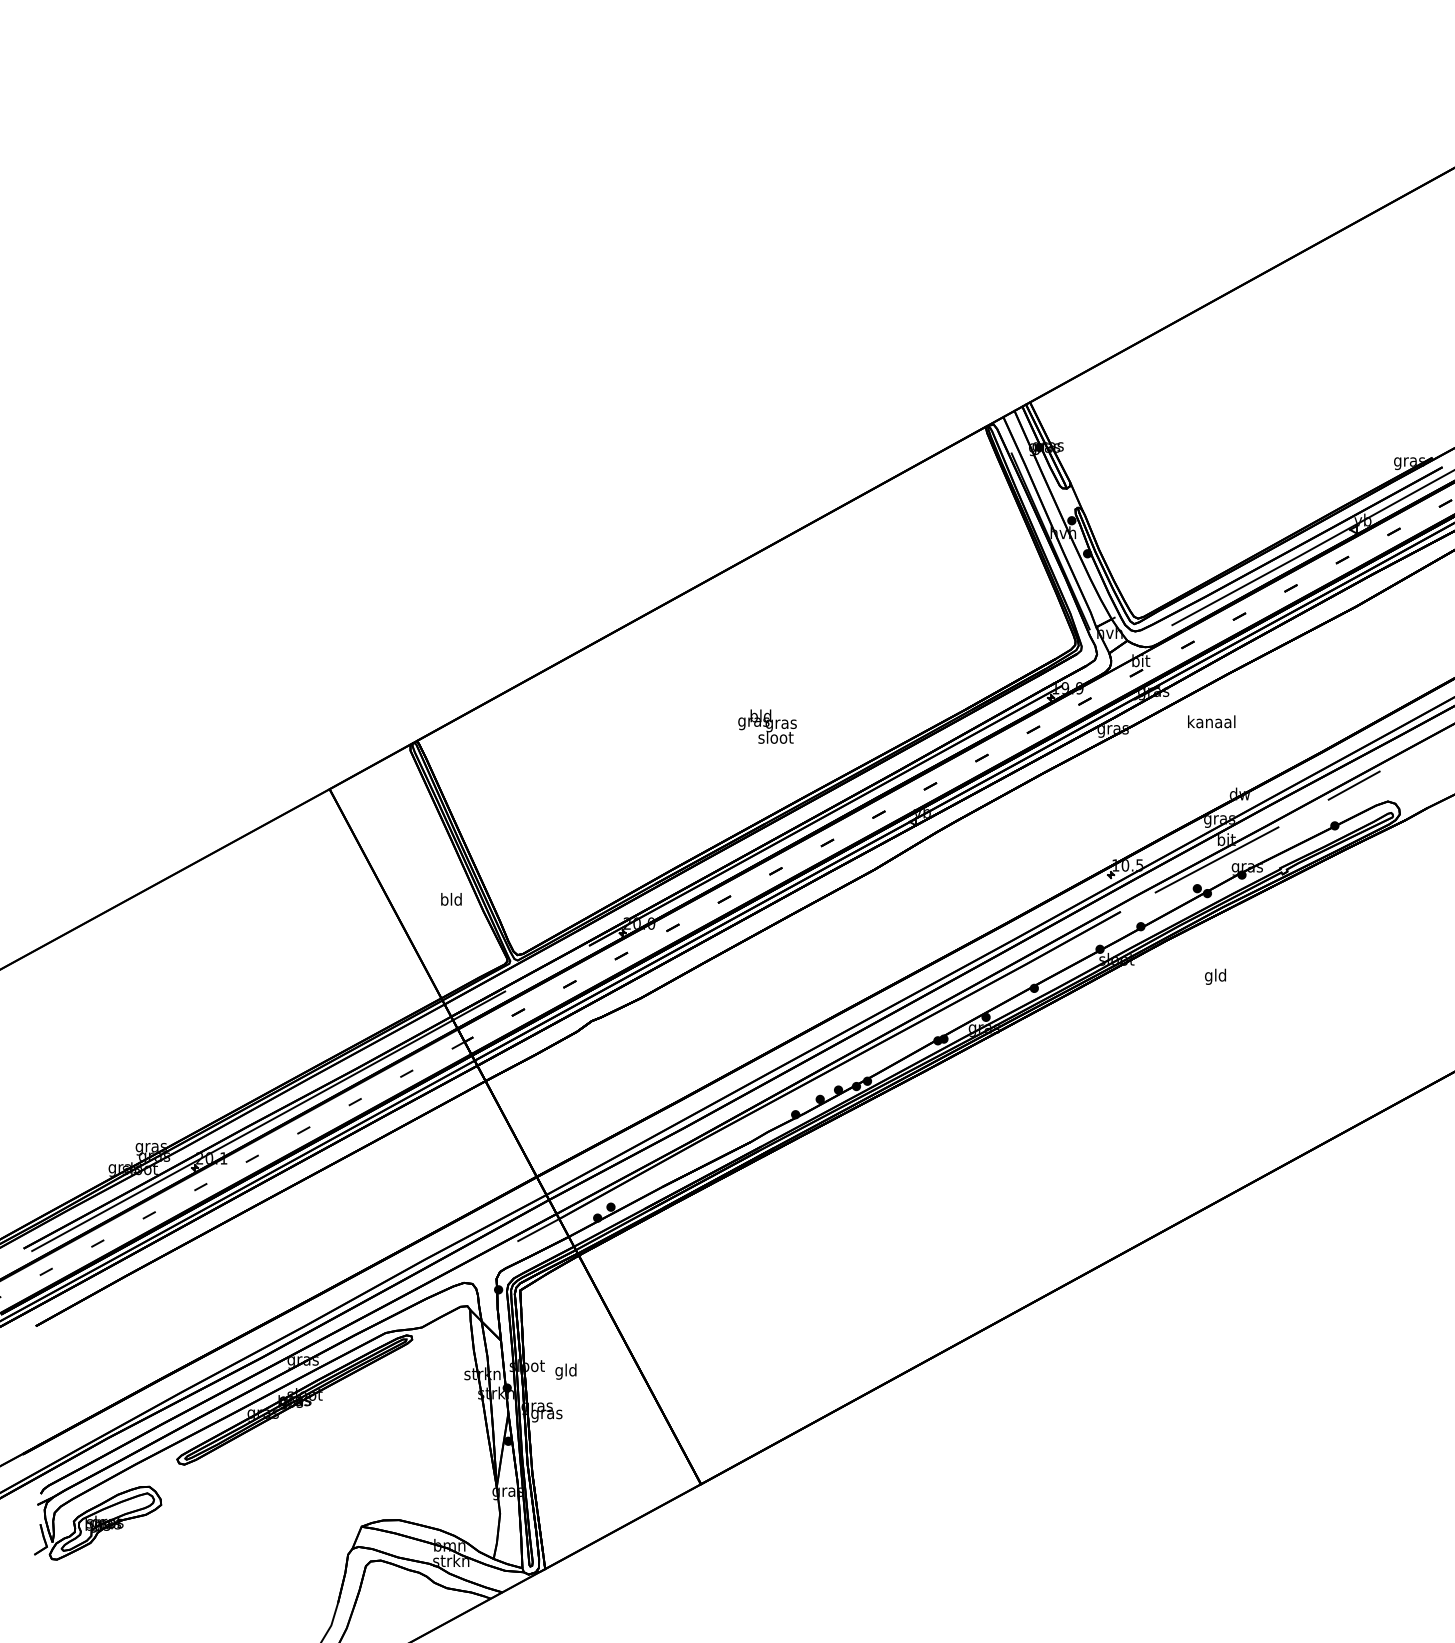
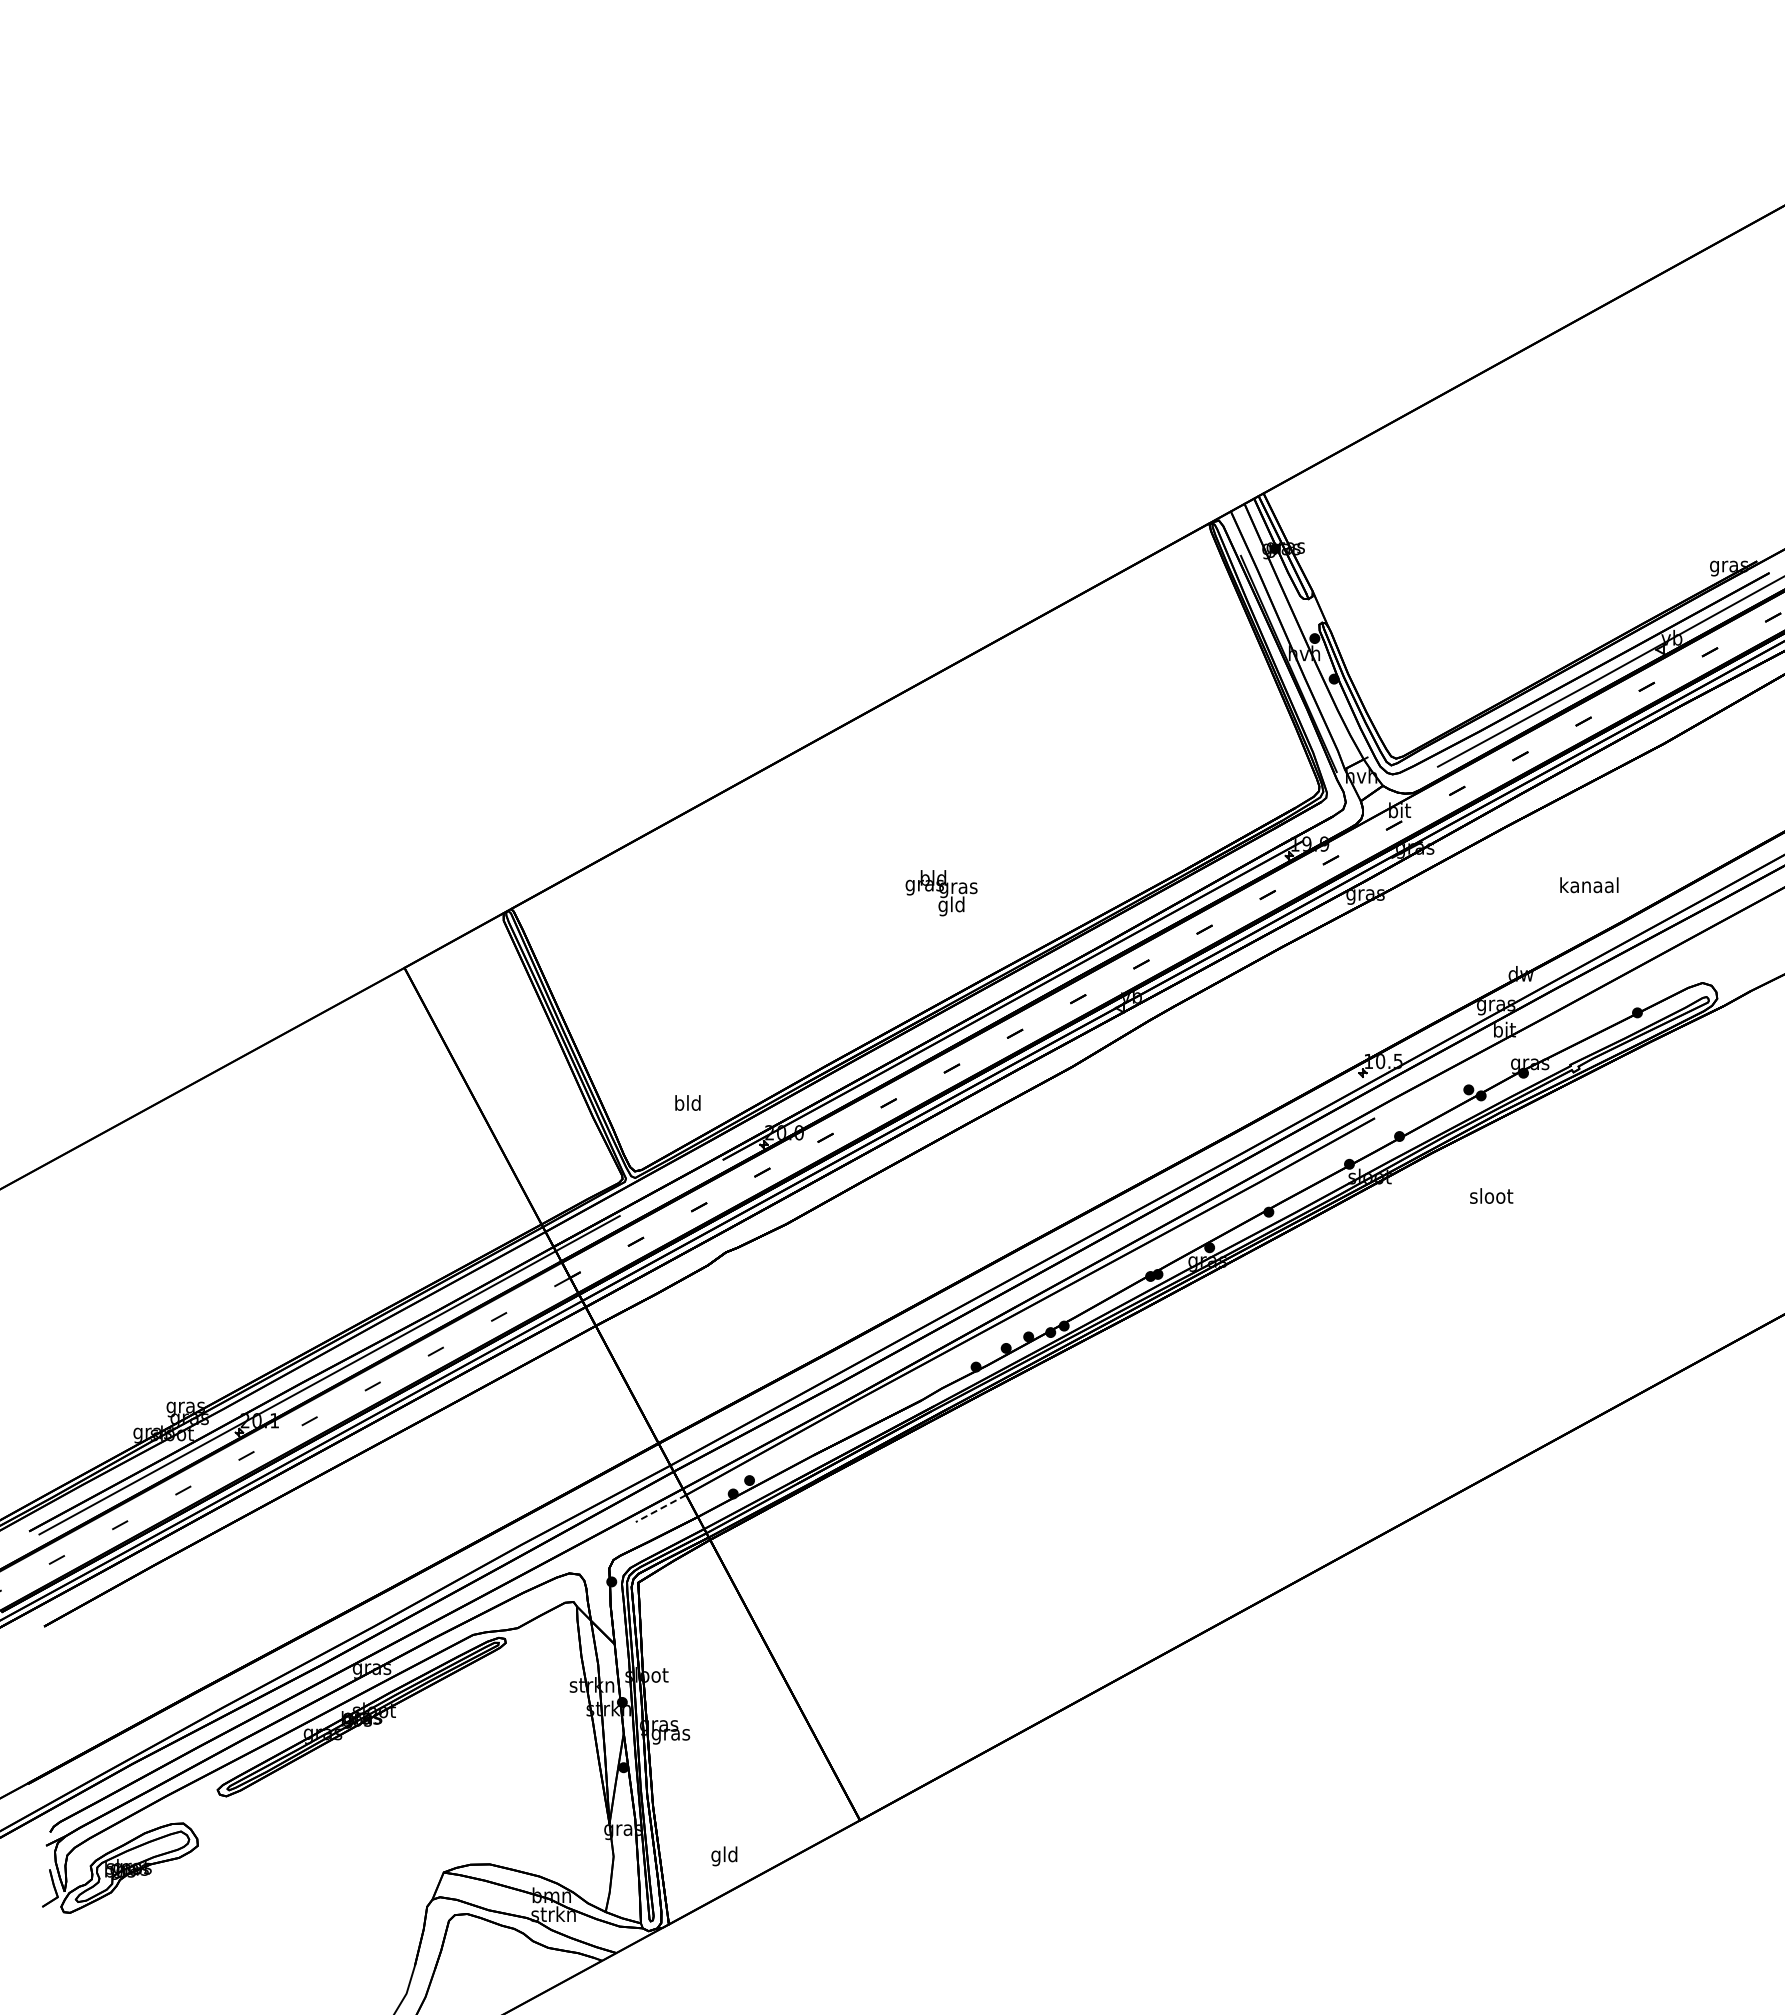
text: (1211, 722) -> (1589, 885), moved
text: (775, 739) -> (951, 906), sloot -> gld
line: (1353, 785) -> (1660, 963), removed
line: (1216, 859) -> (1492, 1054), removed
text: (451, 898) -> (687, 1102), moved
text: (1215, 976) -> (1491, 1197), gld -> sloot
line: (539, 1229) -> (661, 1508), solid -> dashed
text: (566, 1371) -> (724, 1856), moved

